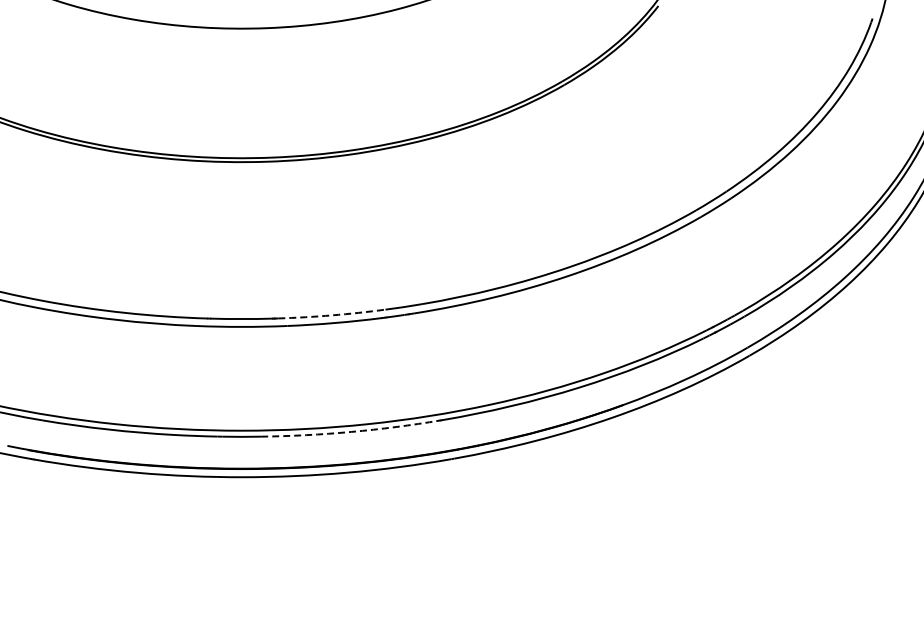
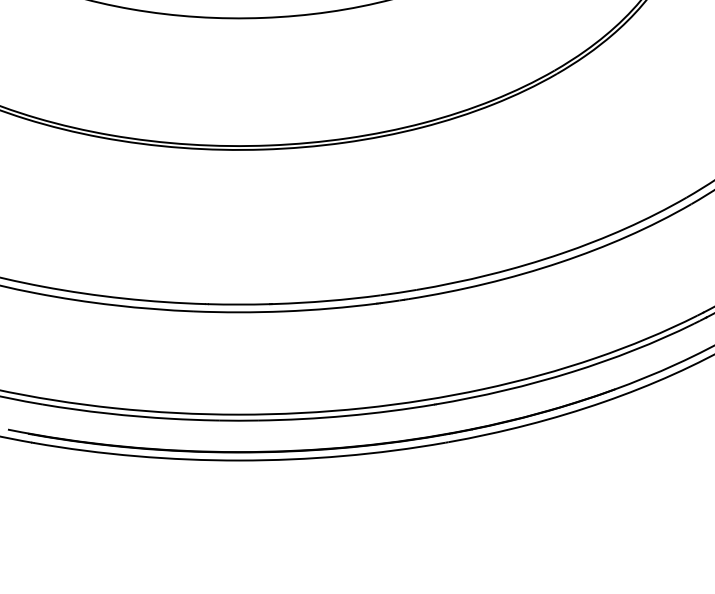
arc: (332, 315) -> (328, 301), dashed -> solid
arc: (351, 431) -> (347, 415), dashed -> solid

